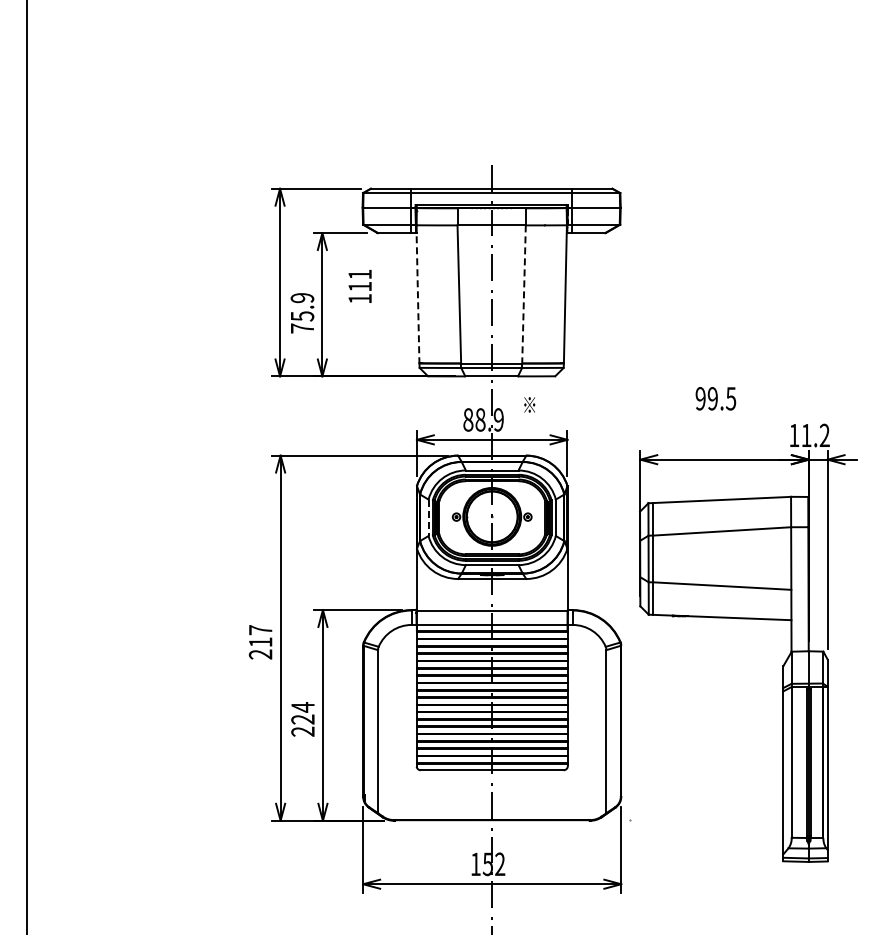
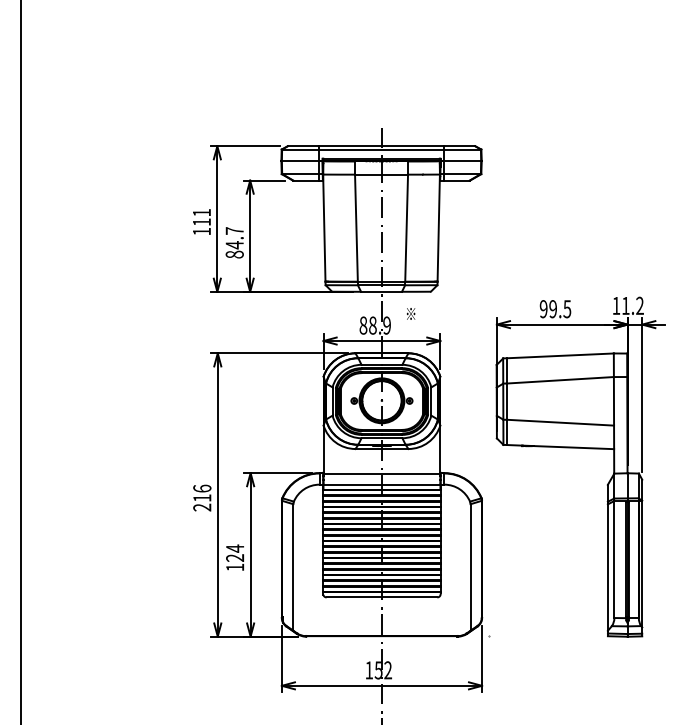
text: (359, 285) -> (201, 221), moved
line: (417, 294) -> (323, 228), dashed -> solid
line: (524, 294) -> (407, 228), dashed -> solid
text: (302, 313) -> (234, 243), 75.9 -> 84.7
line: (428, 518) -> (332, 402), dashed -> solid
part: (748, 619) -> (580, 448), moved
text: (260, 630) -> (202, 488), 217 -> 216
text: (302, 731) -> (234, 567), 224 -> 124

